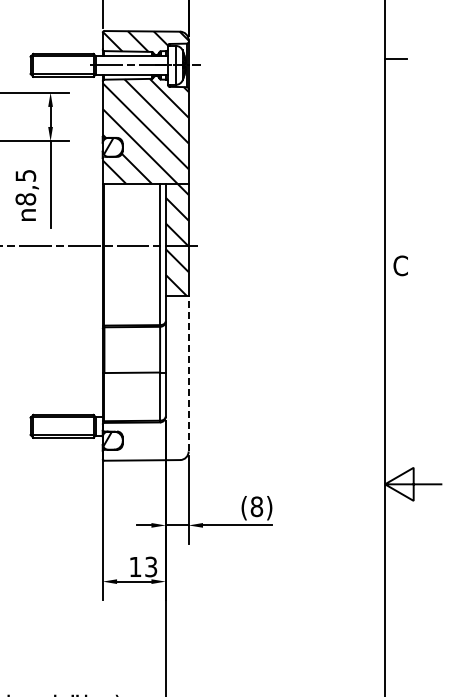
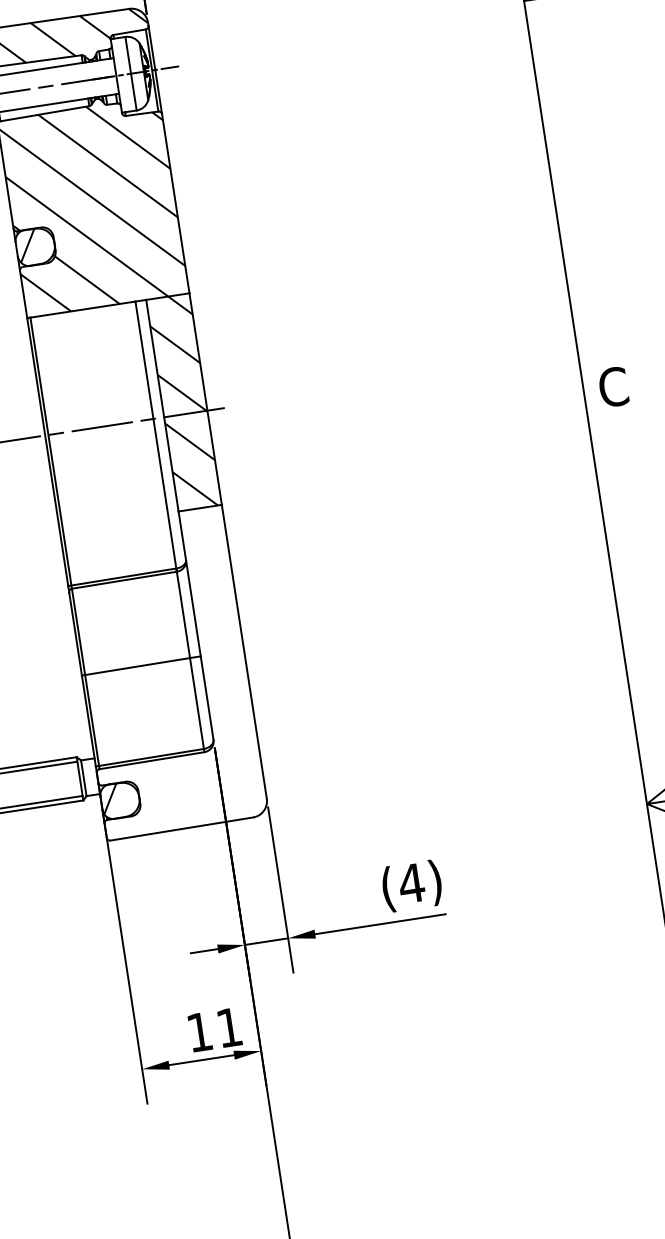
line: (188, 373) -> (243, 651), dashed -> solid
text: (256, 506) -> (410, 883), (8) -> (4)
text: (151, 566) -> (229, 1026), 13 -> 11

